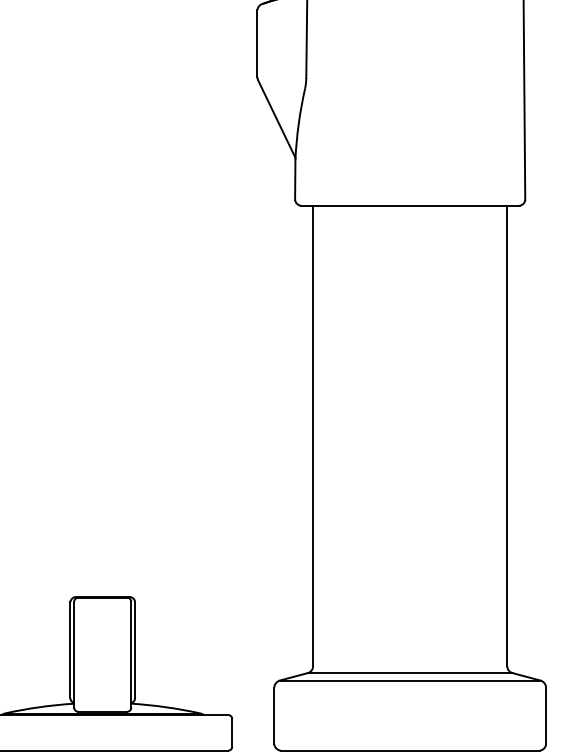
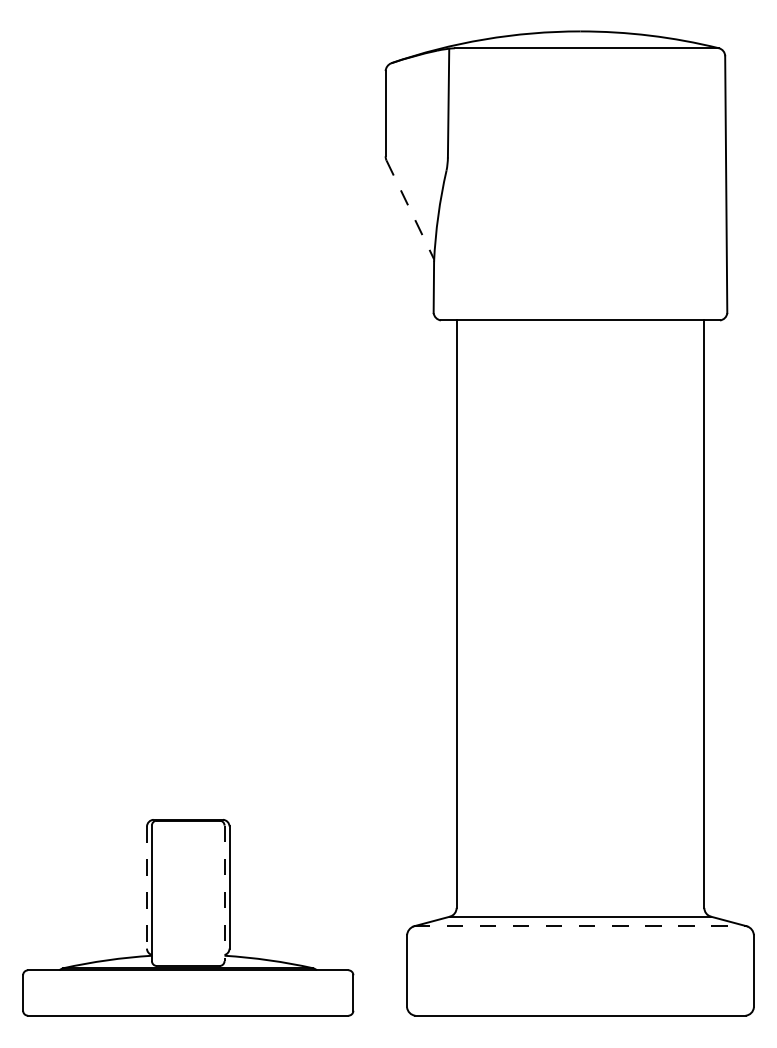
line: (276, 119) -> (410, 210), solid -> dashed
line: (70, 650) -> (146, 888), solid -> dashed
line: (131, 654) -> (224, 893), solid -> dashed
line: (410, 680) -> (580, 926), solid -> dashed

